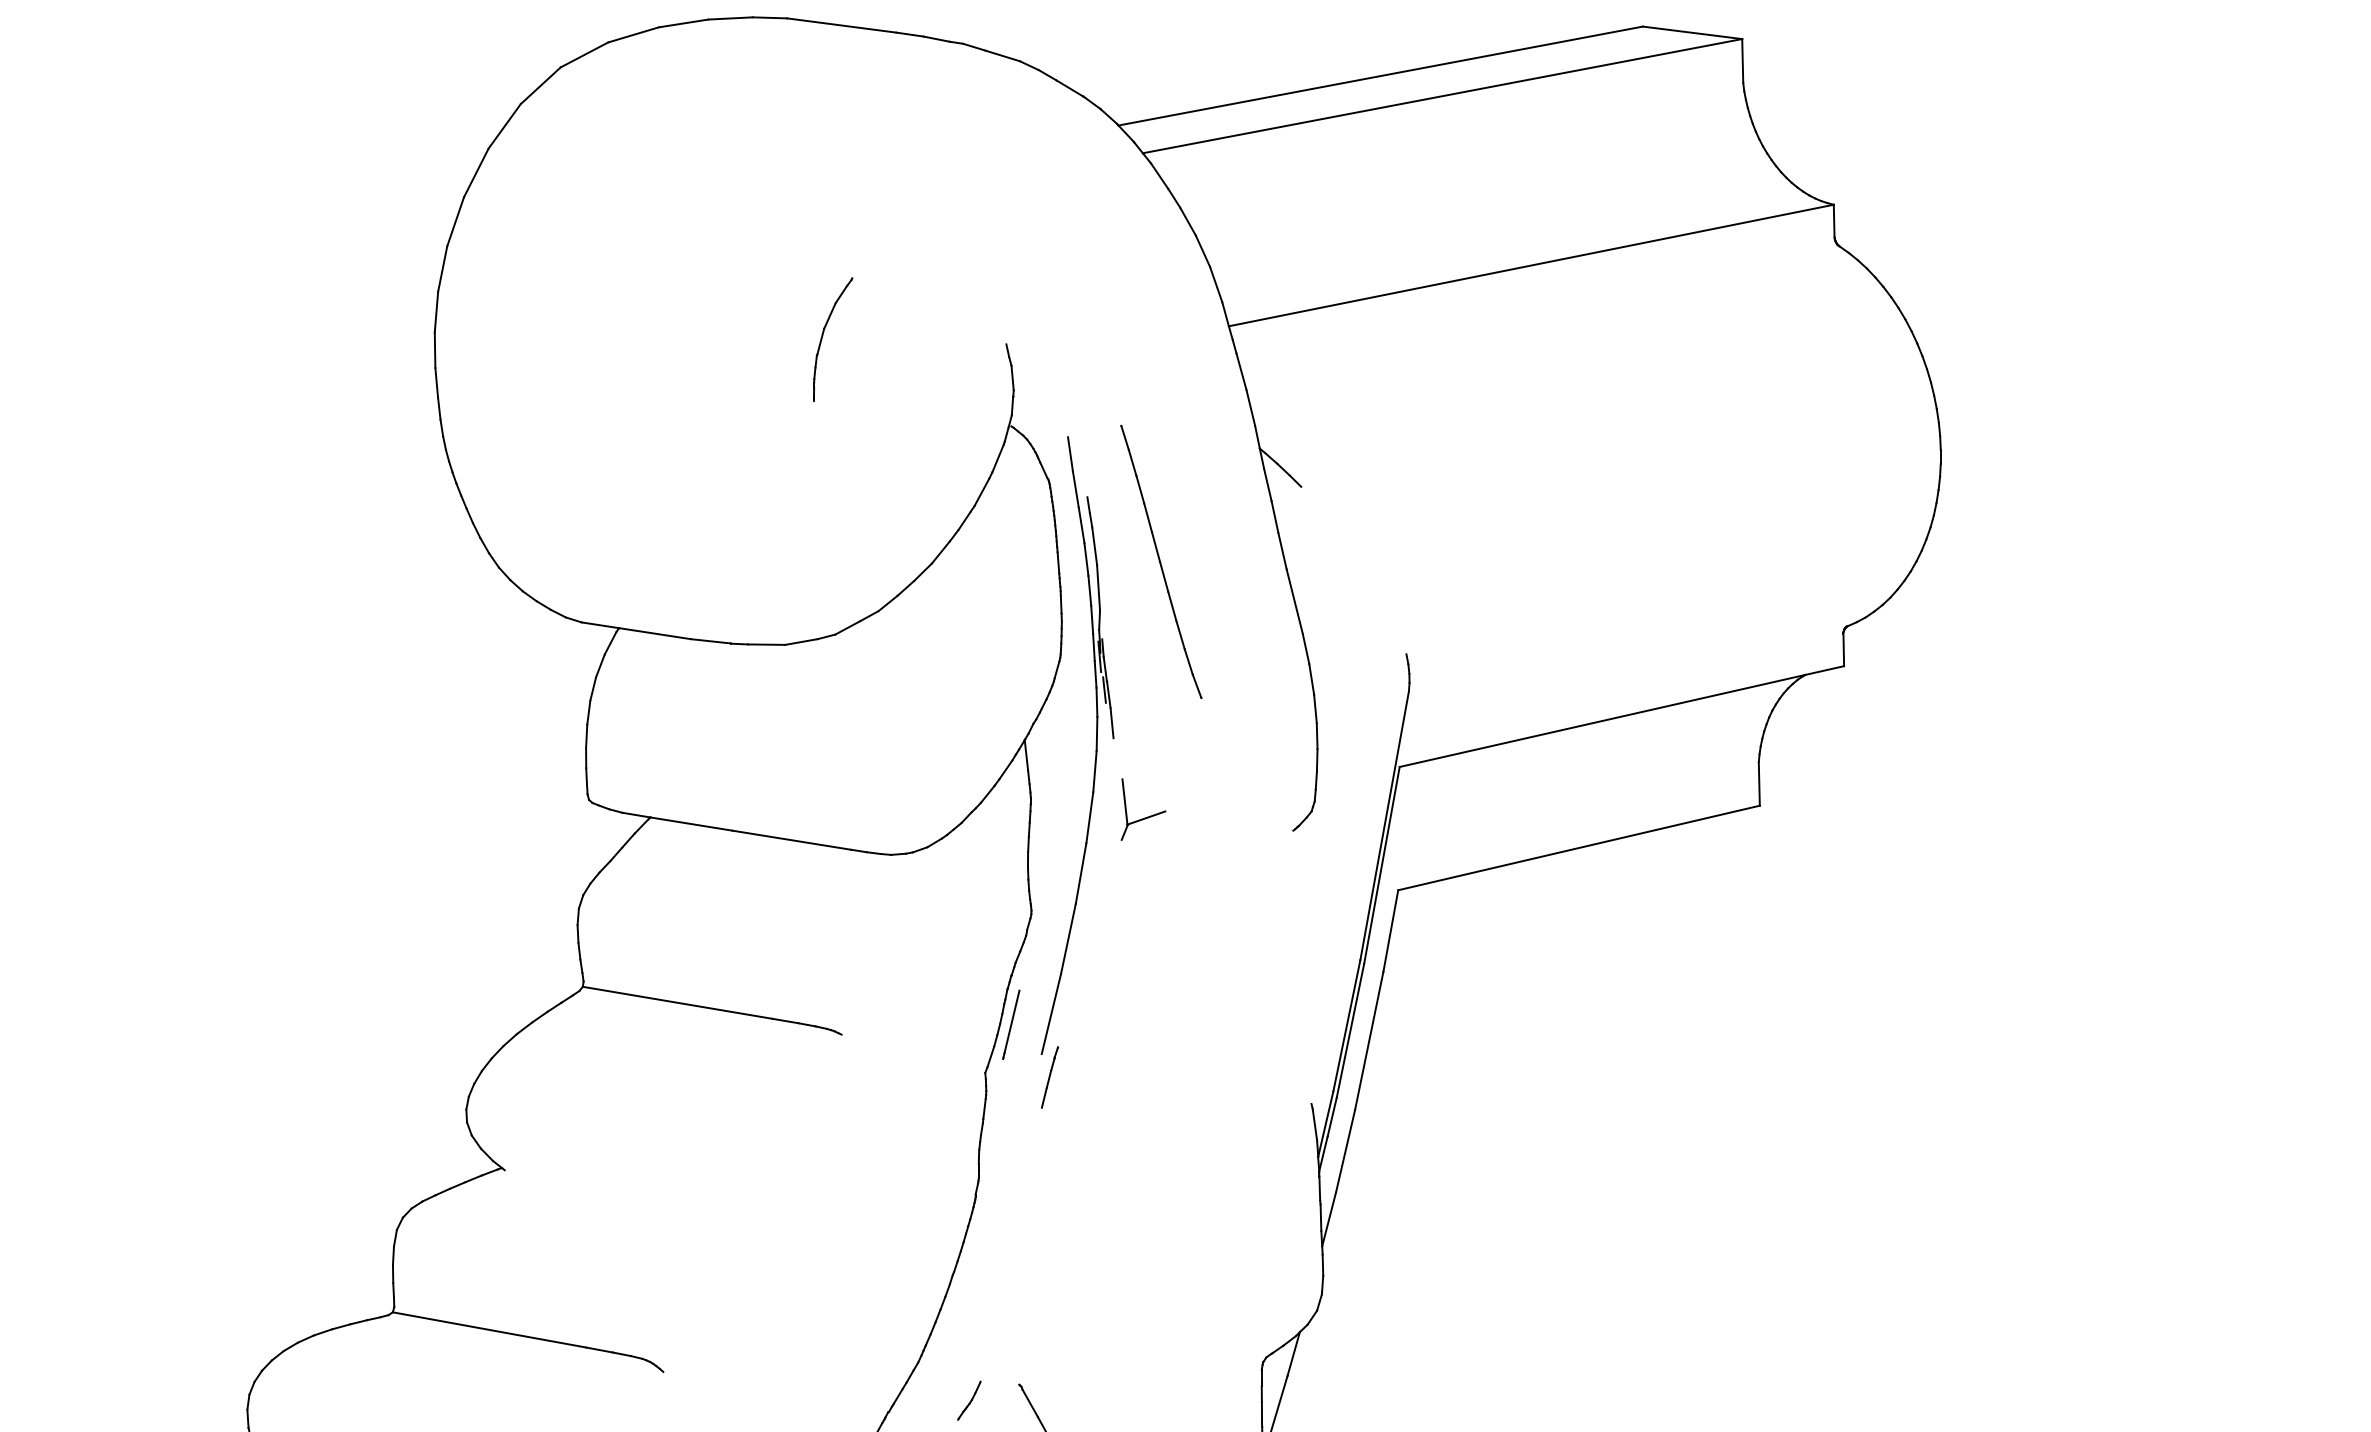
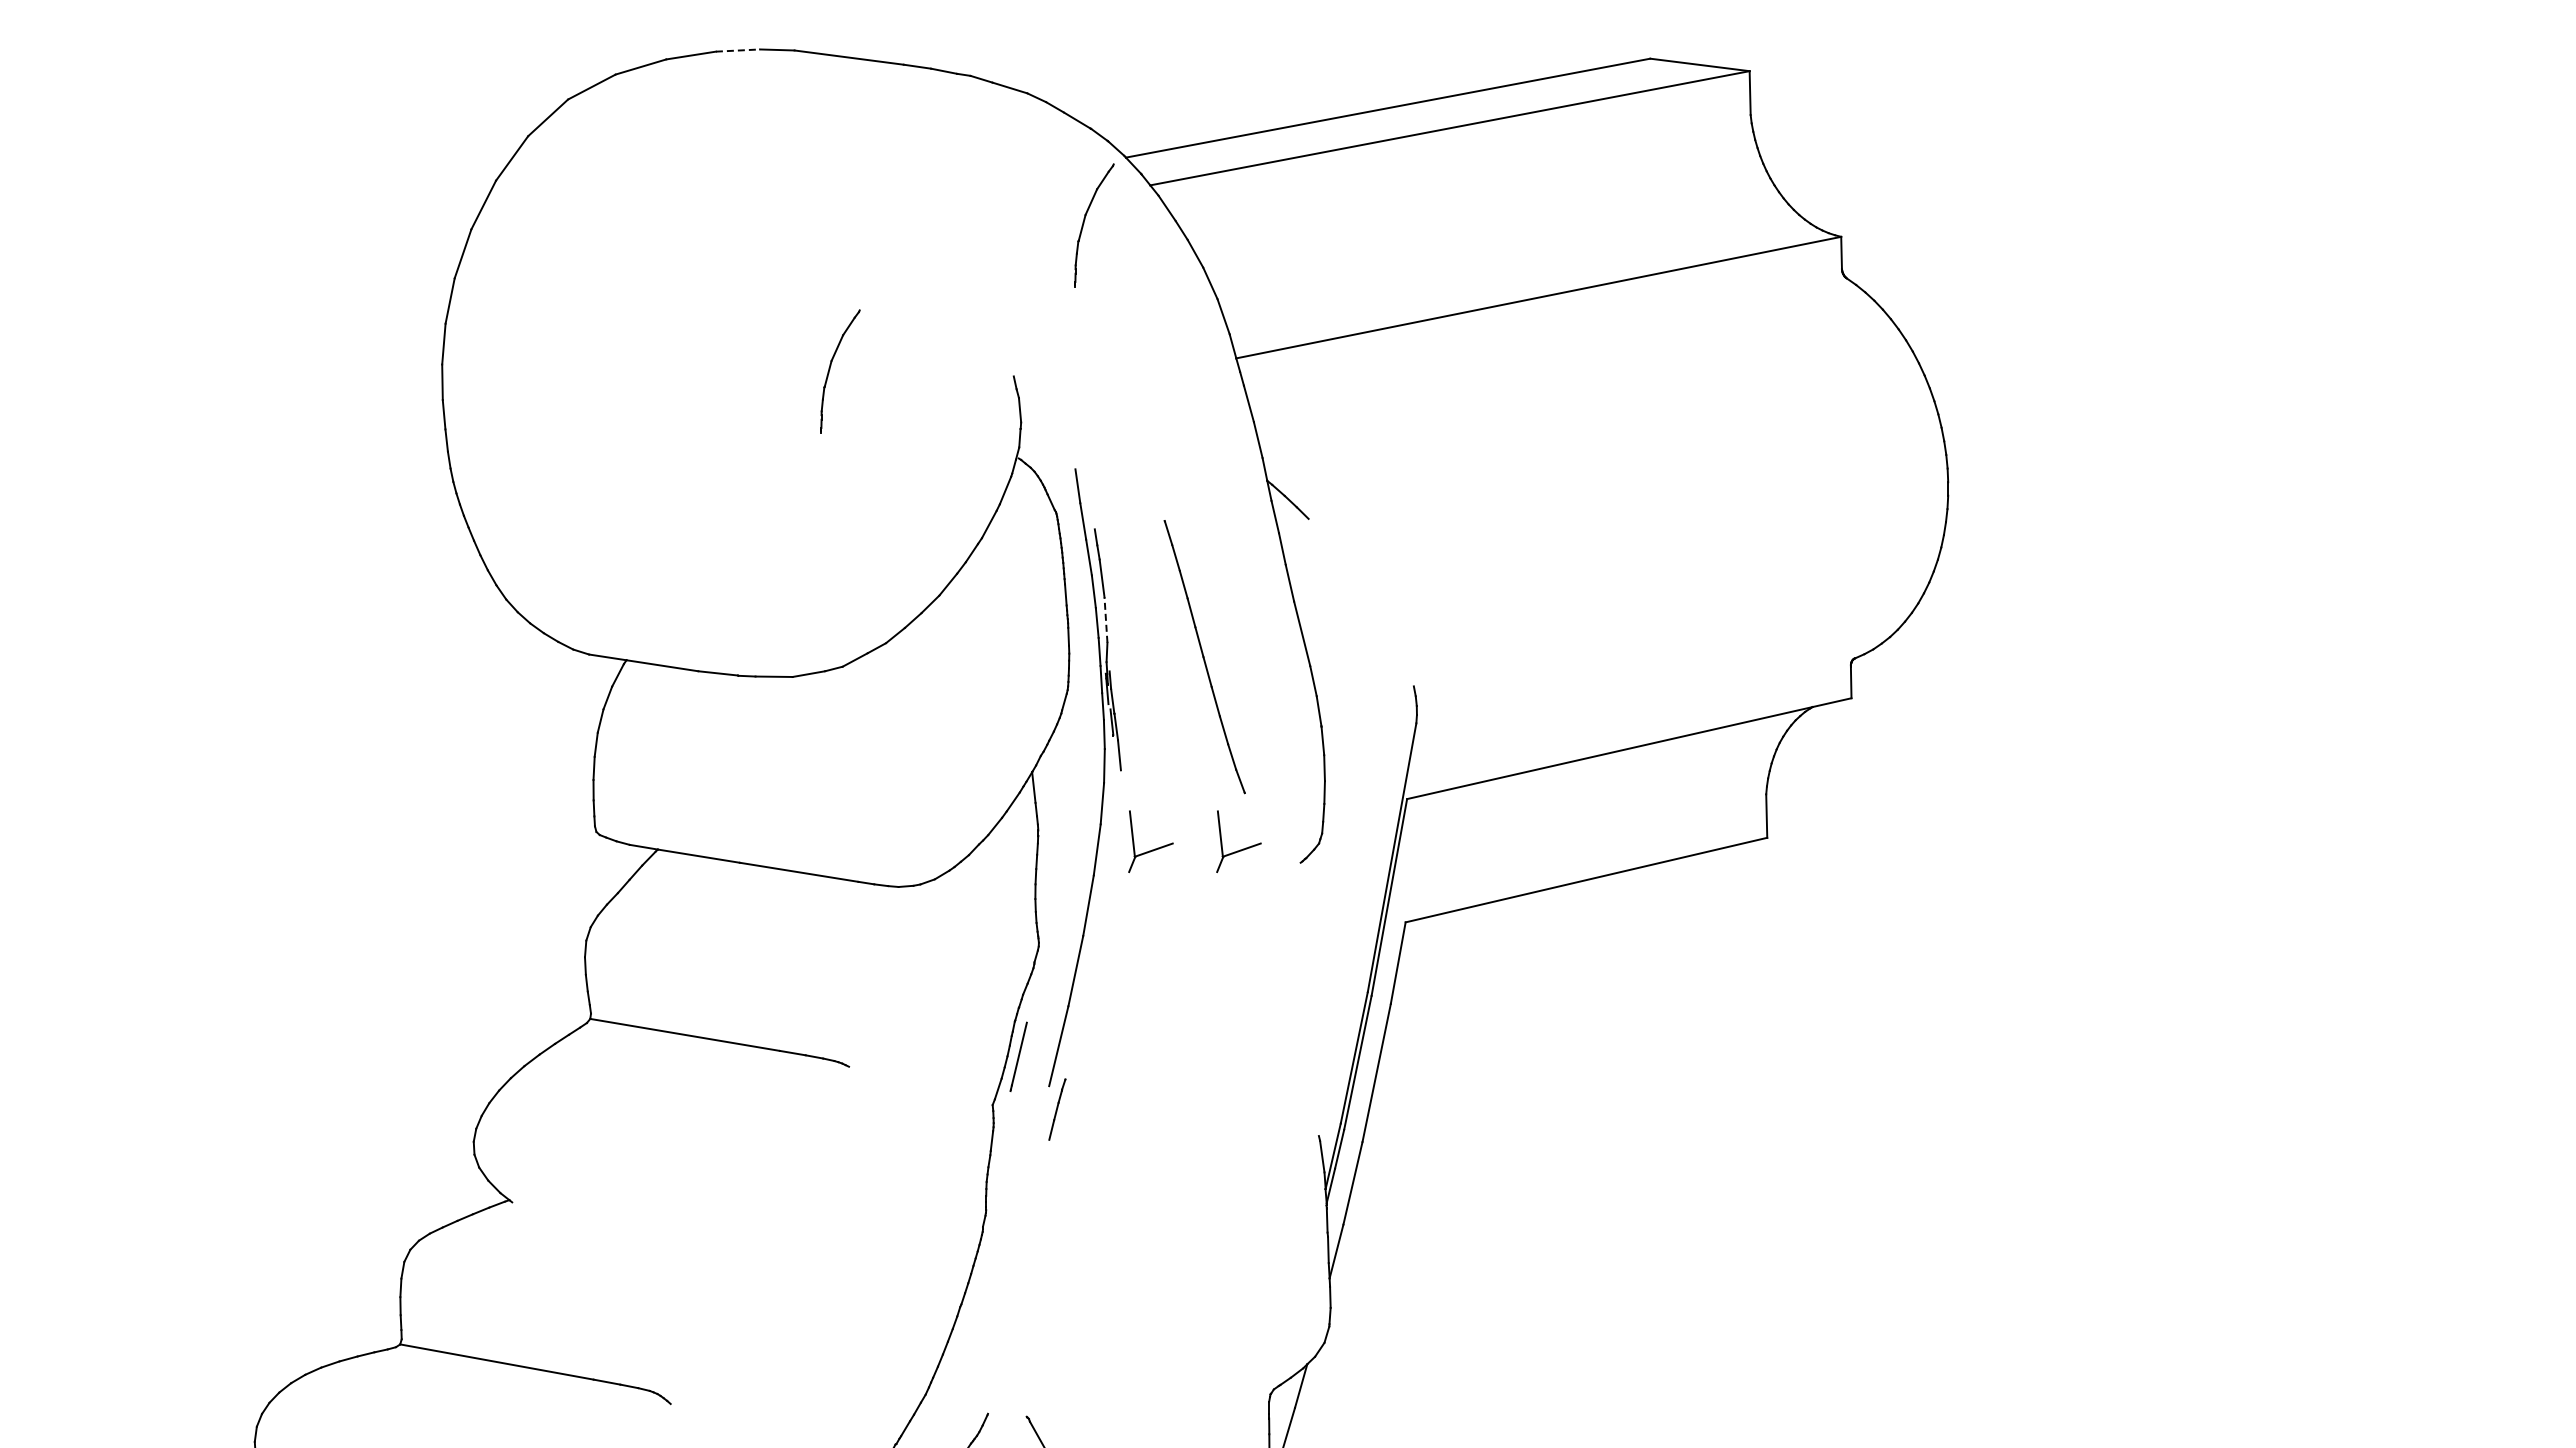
line: (731, 18) -> (738, 50), solid -> dashed
part: (1077, 191) -> (1084, 223), added
part: (1161, 562) -> (1204, 657), moved
line: (1098, 588) -> (1105, 620), solid -> dashed
part: (1233, 817) -> (1240, 849), added

